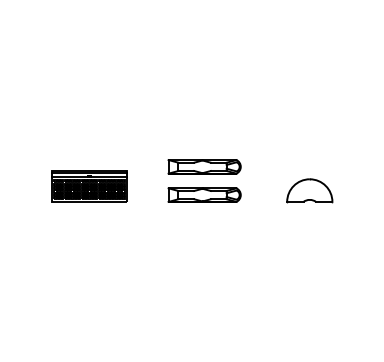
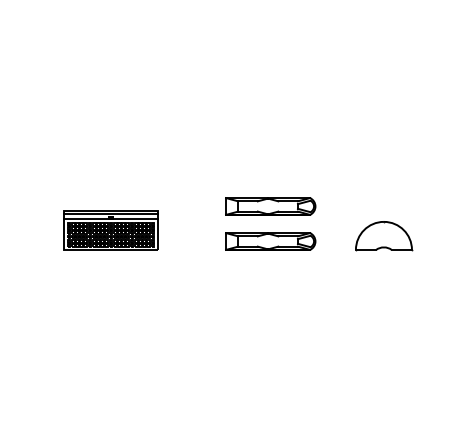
part: (204, 174) -> (270, 215), moved

